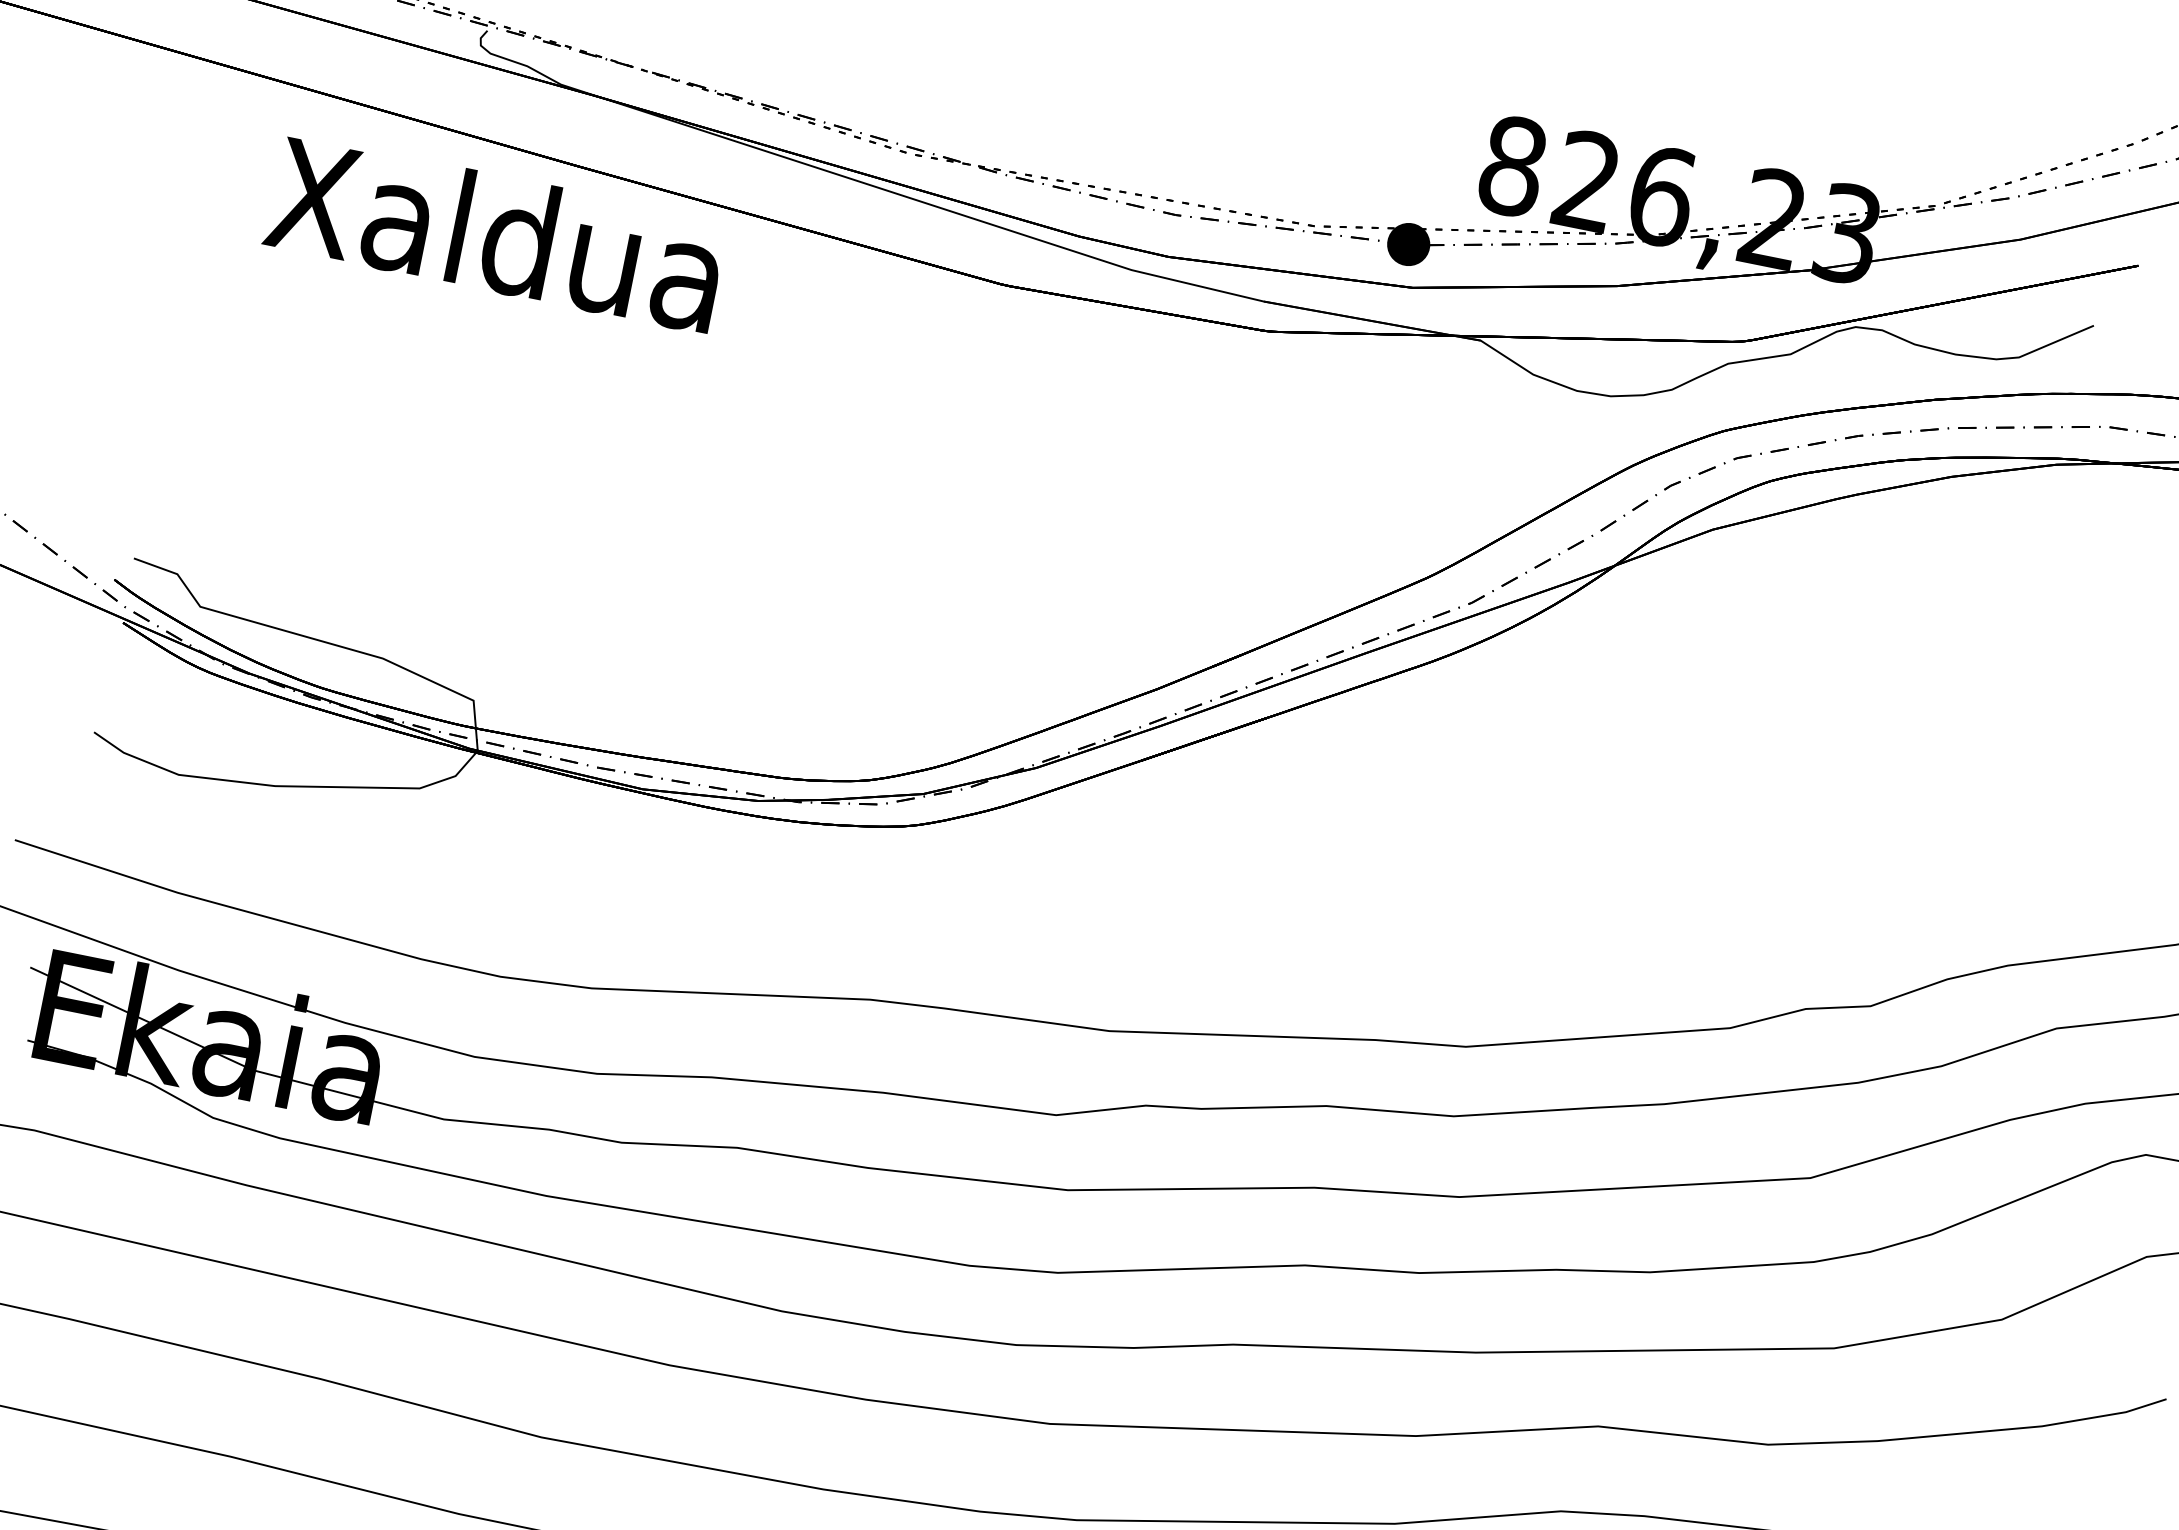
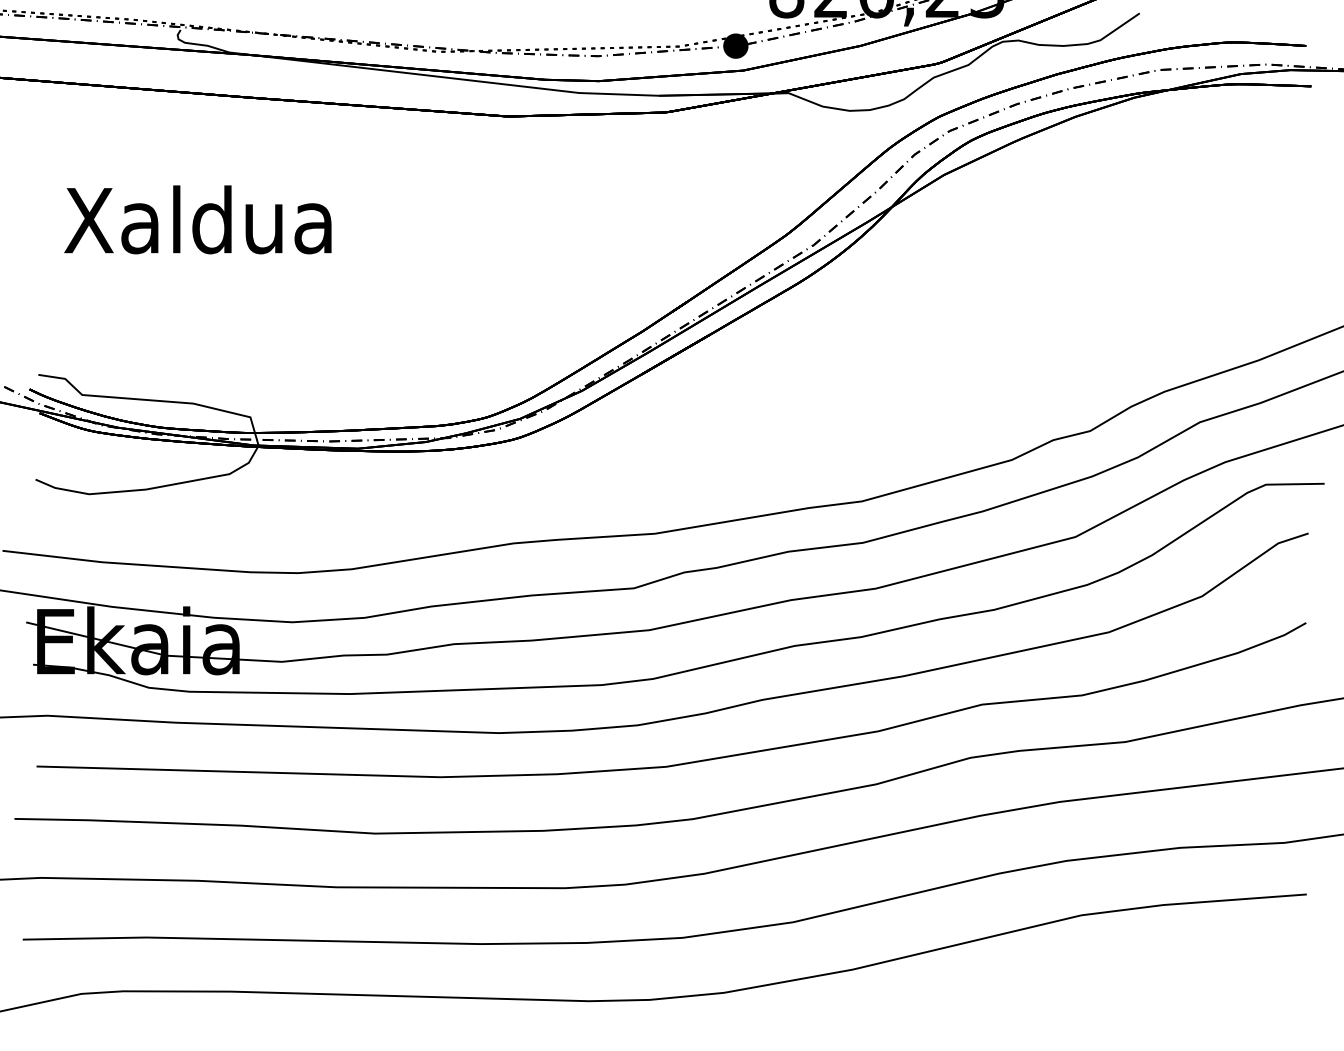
text: (495, 232) -> (197, 219), moved

